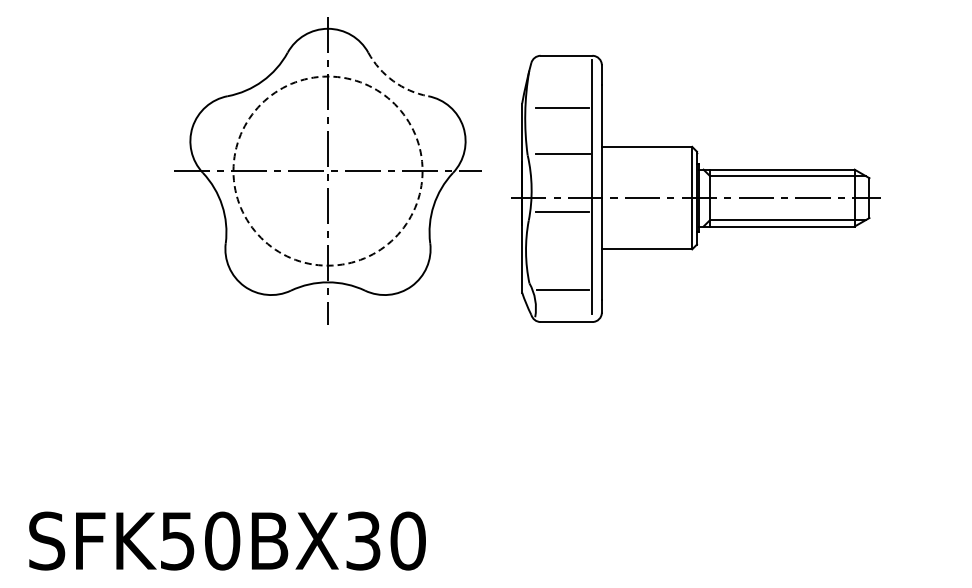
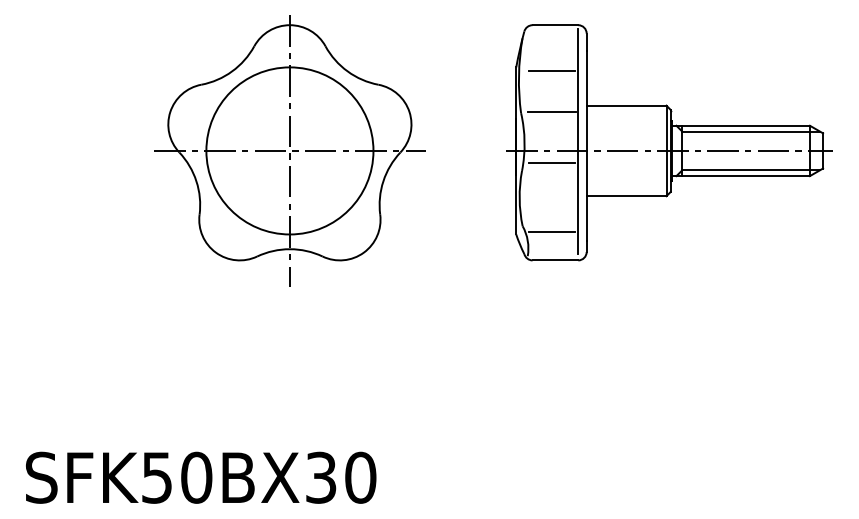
arc: (393, 81) -> (347, 71), dashed -> solid
circle: (327, 170) -> (289, 150), dashed -> solid
part: (695, 188) -> (669, 142), moved

